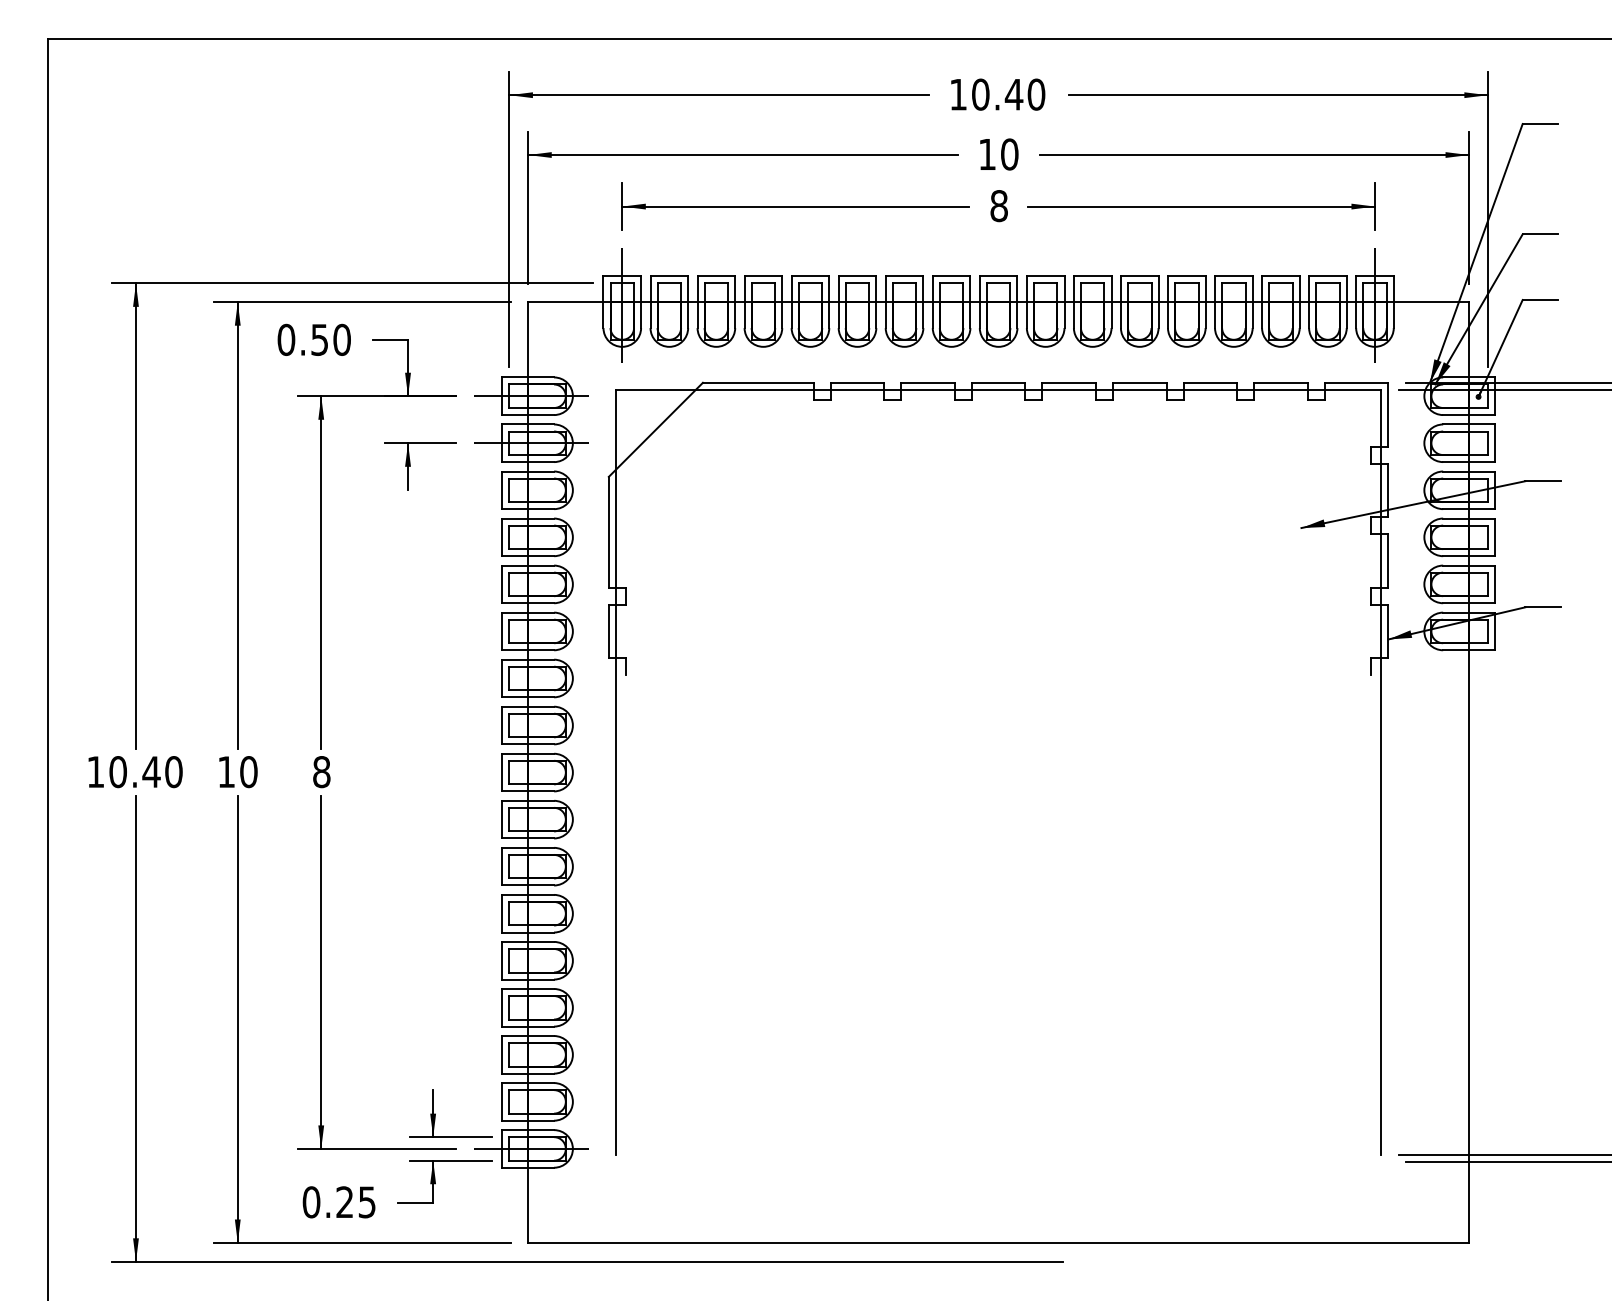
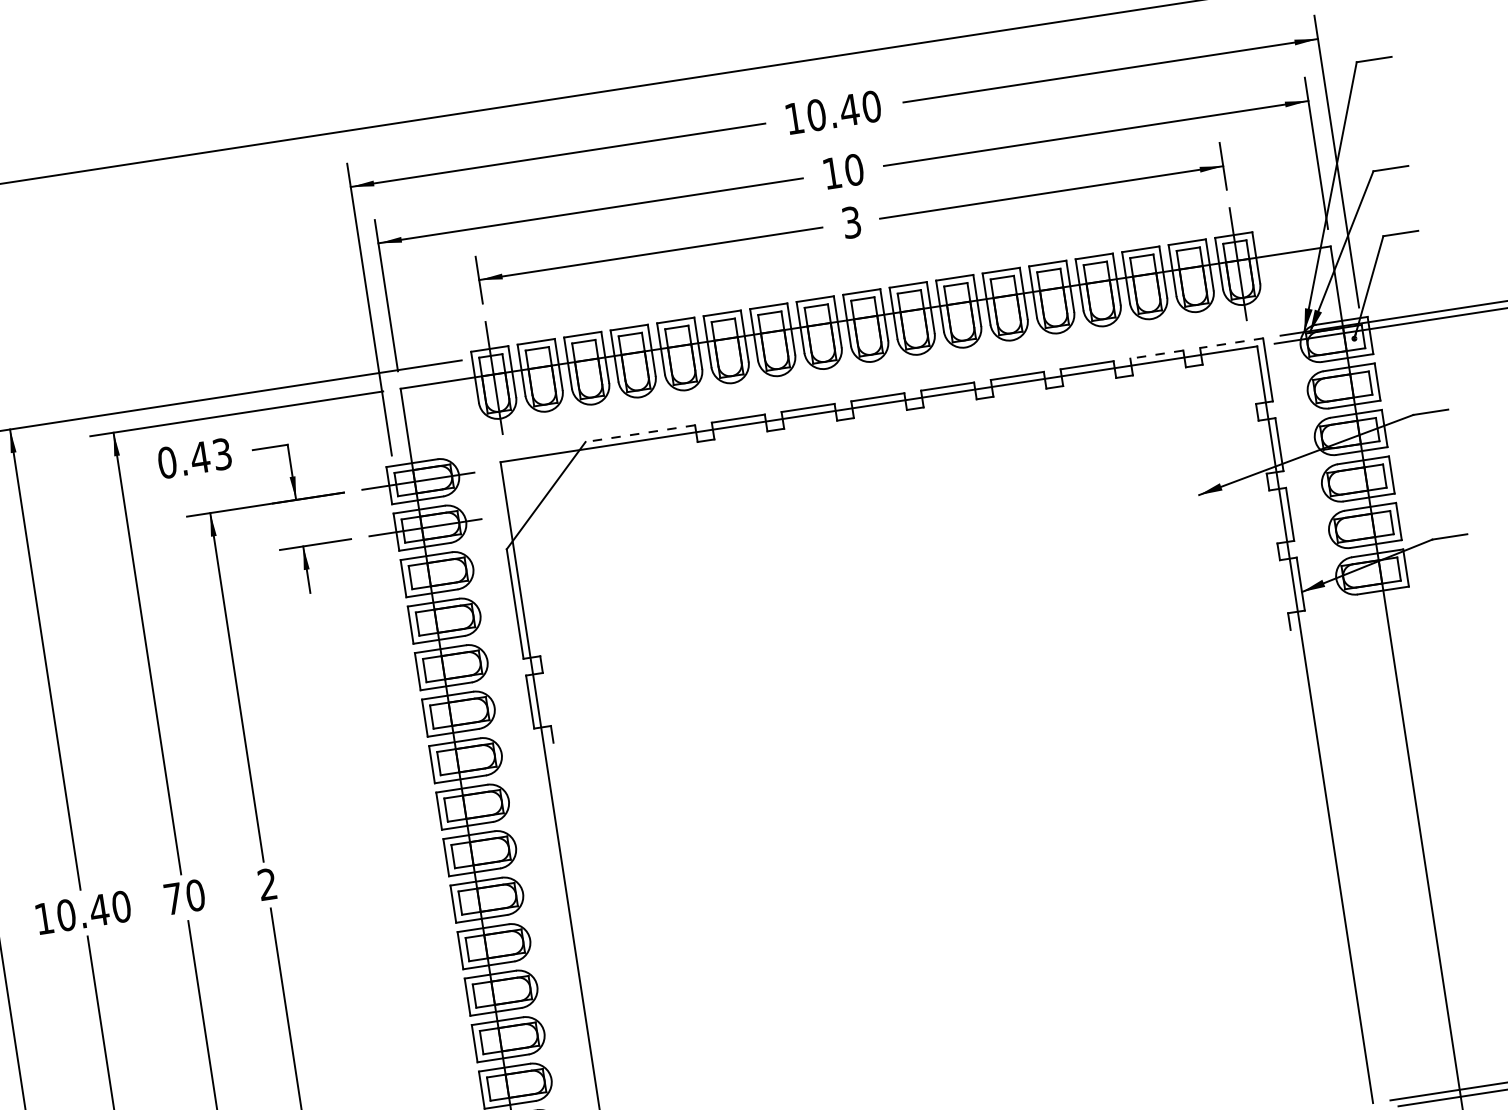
text: (998, 206) -> (851, 223), 8 -> 3
text: (330, 339) -> (210, 455), 0.50 -> 0.43
line: (757, 382) -> (639, 433), solid -> dashed
line: (1280, 382) -> (1156, 354), solid -> dashed
line: (1356, 382) -> (1231, 342), solid -> dashed
text: (226, 771) -> (173, 898), 10 -> 70
text: (321, 772) -> (267, 884), 8 -> 2

